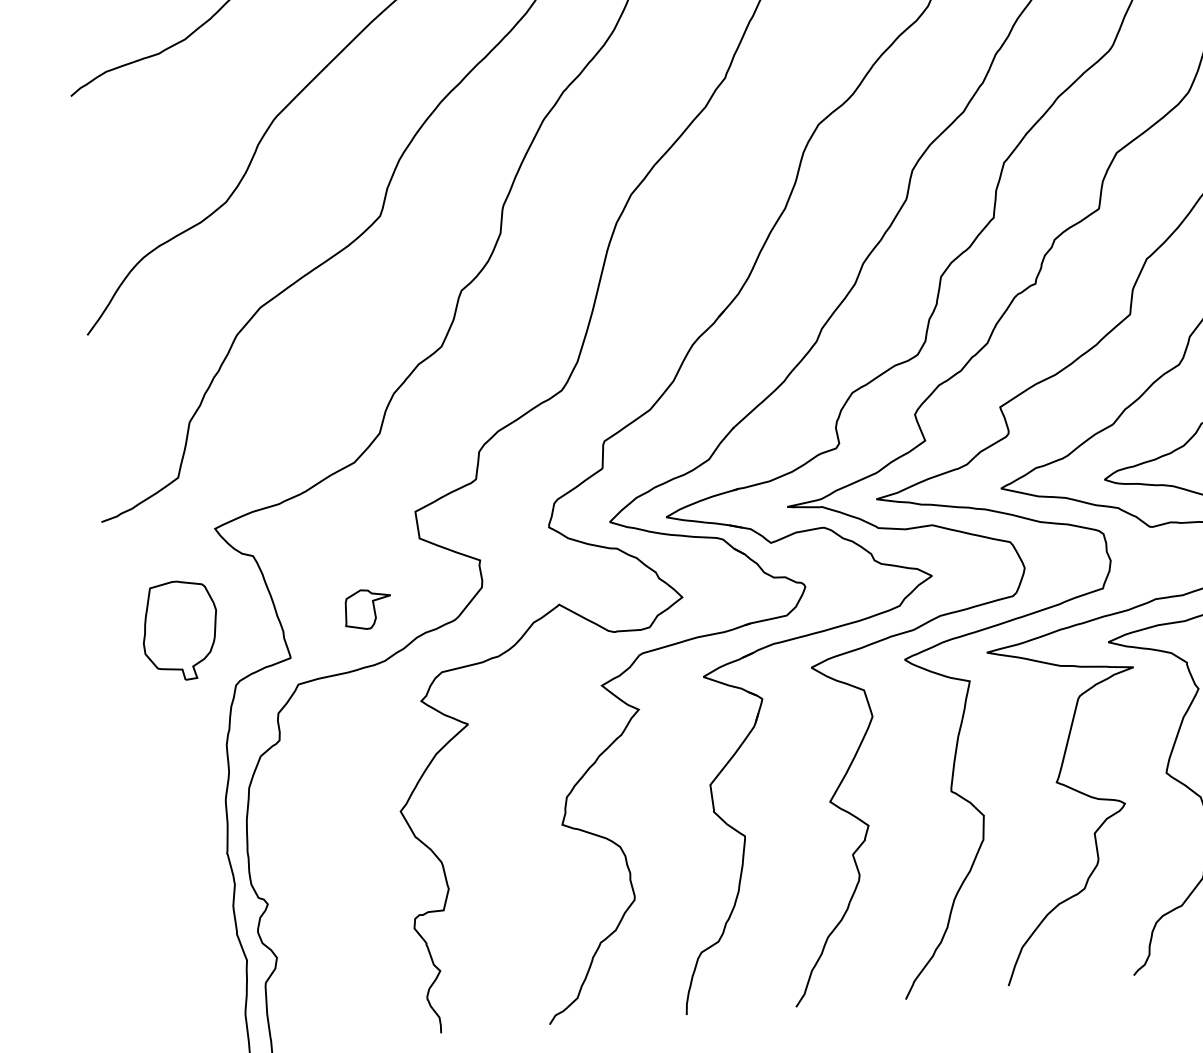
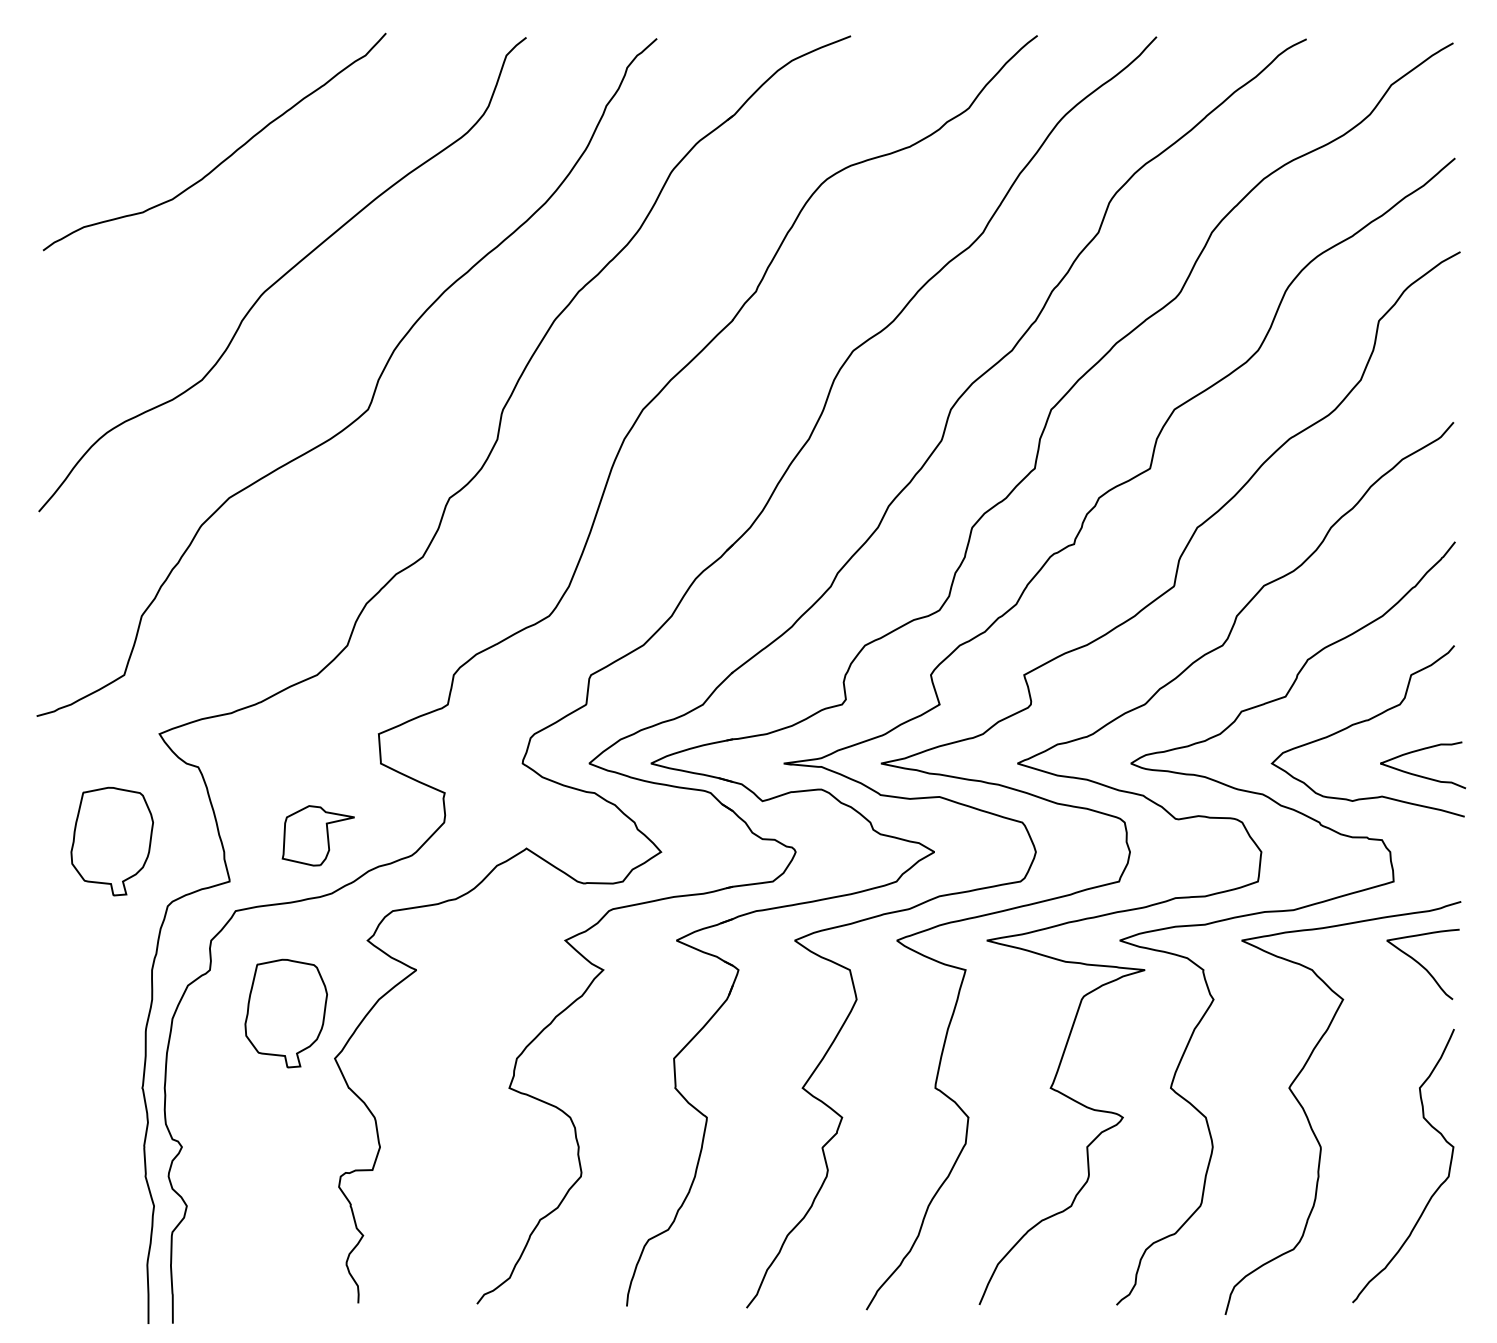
part: (368, 609) -> (318, 835), size x1.4
part: (351, 774) -> (285, 1013), added

